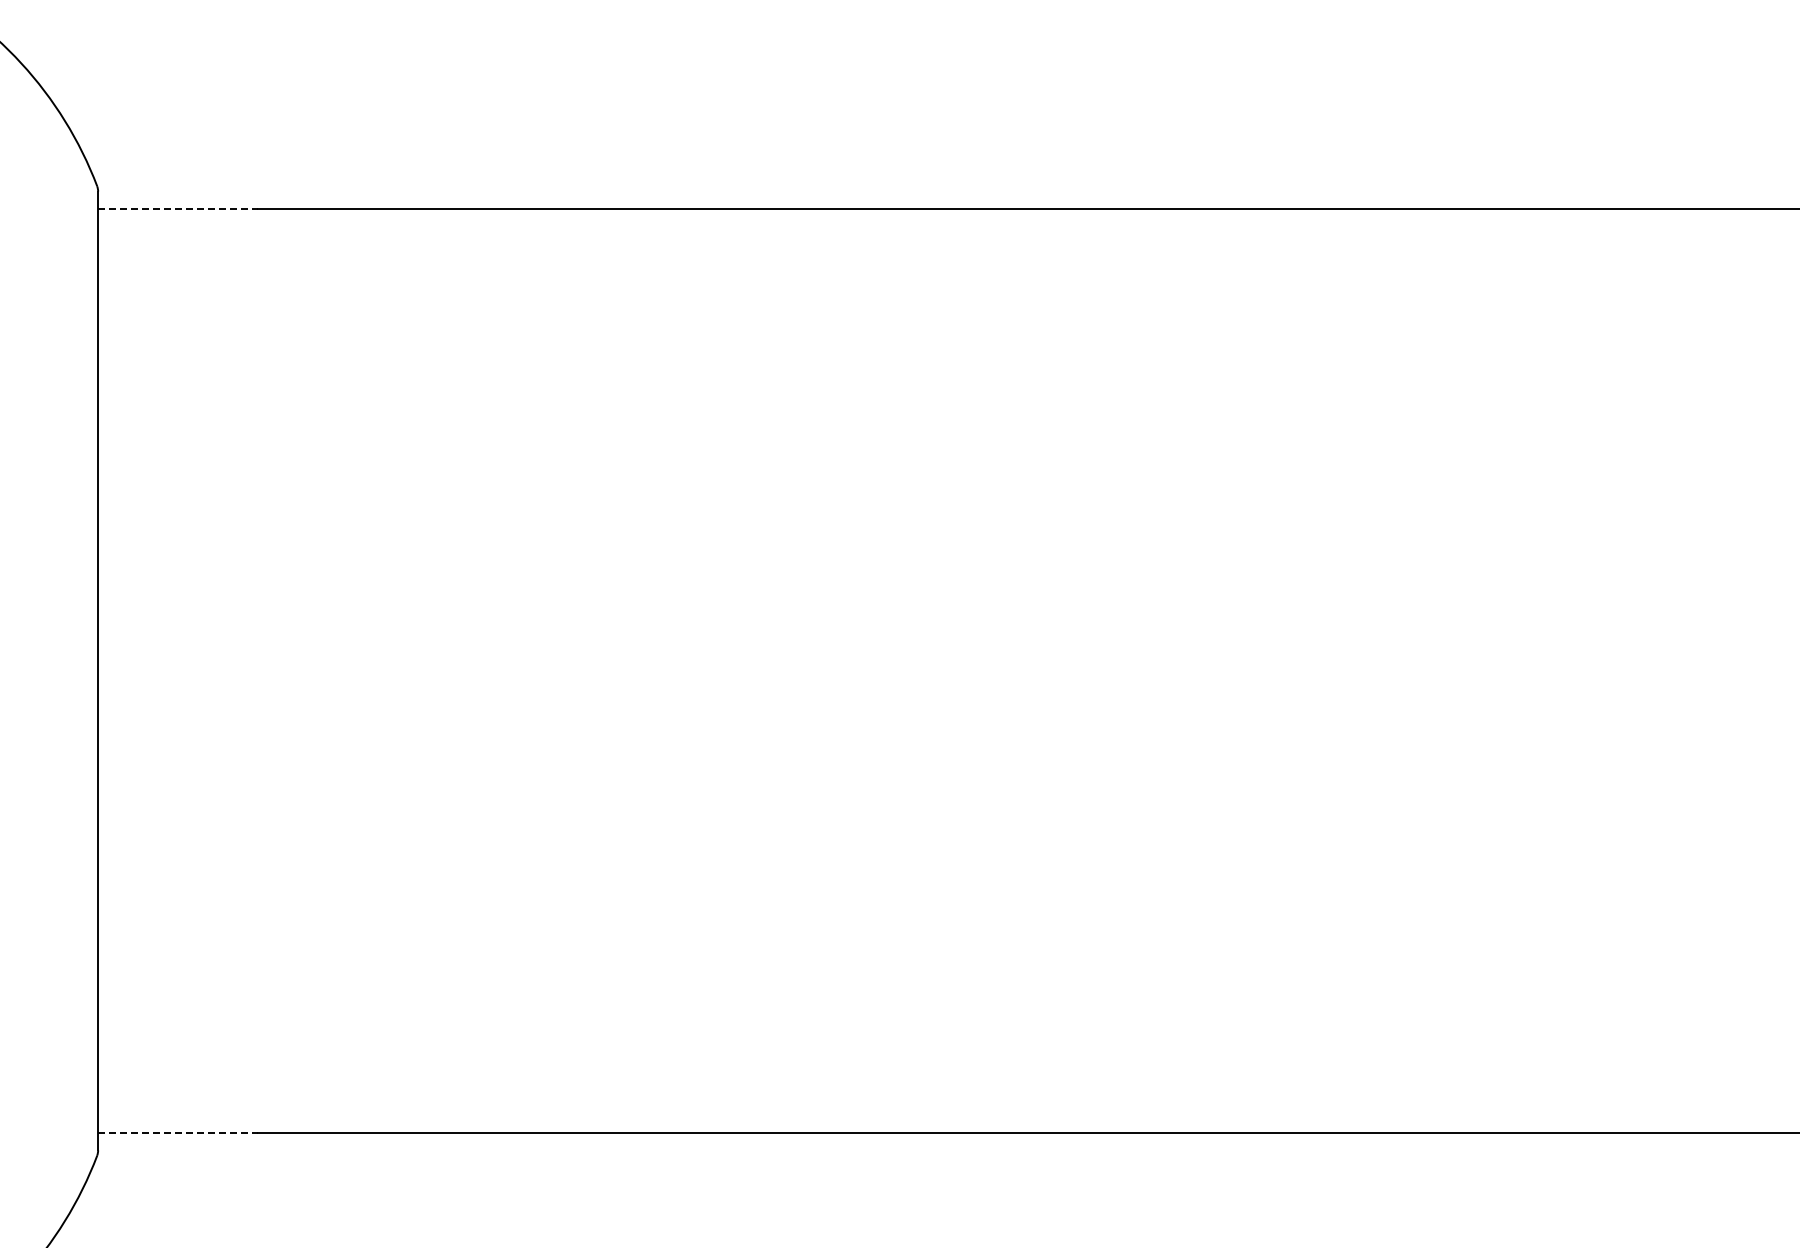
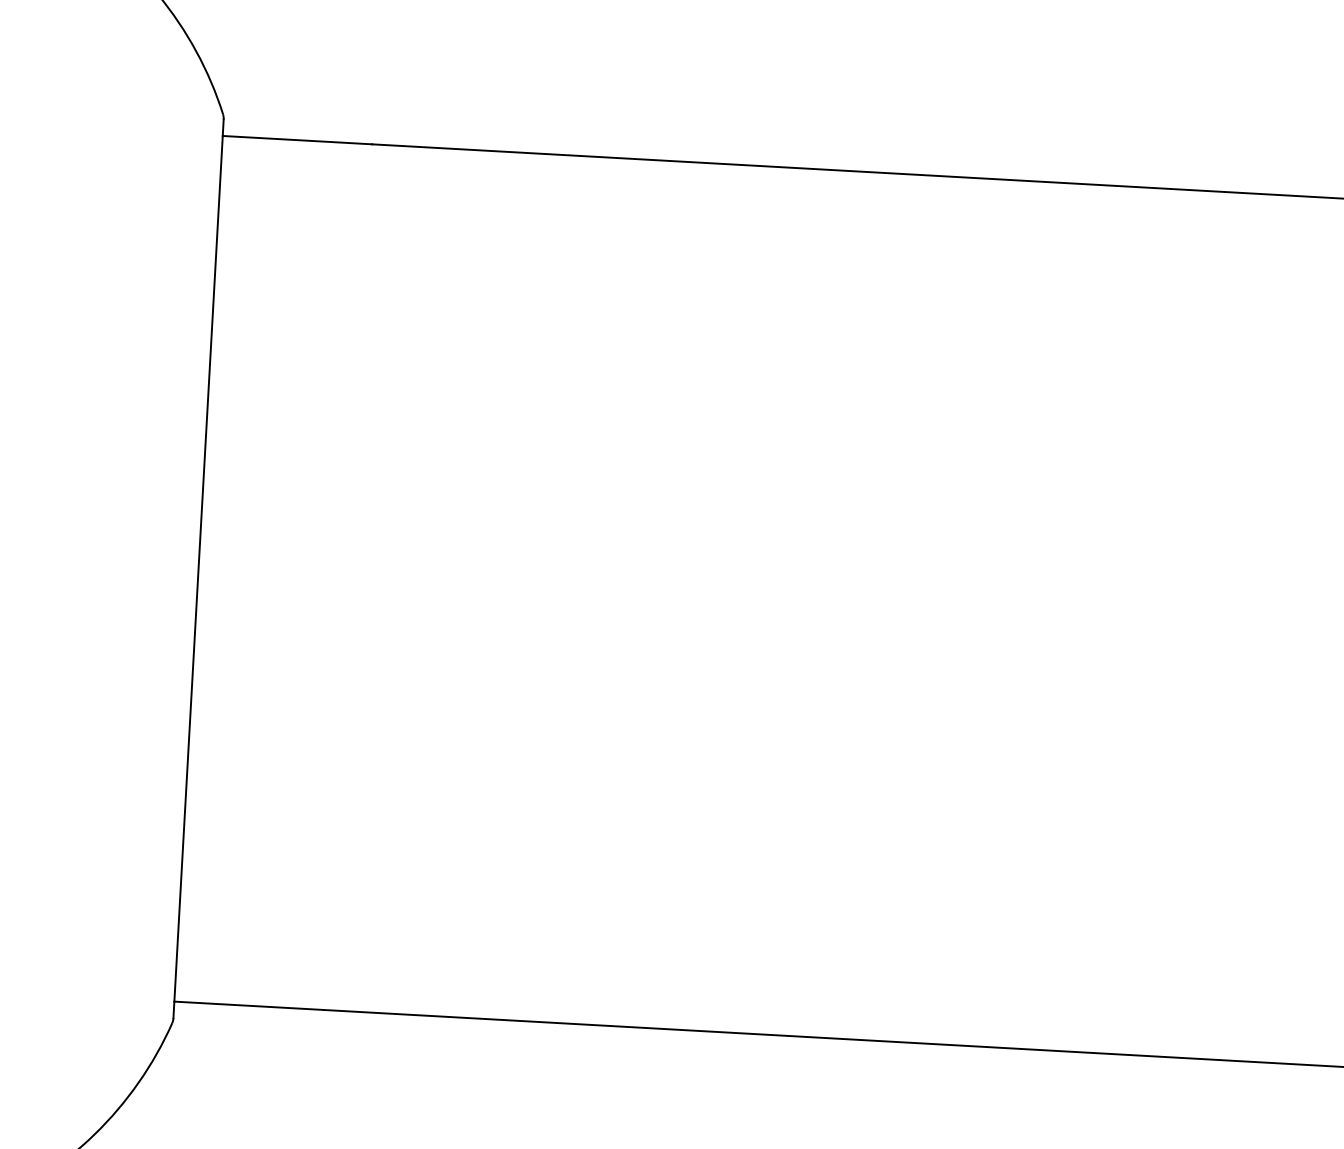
line: (177, 209) -> (297, 140), dashed -> solid
line: (177, 1132) -> (248, 1005), dashed -> solid

